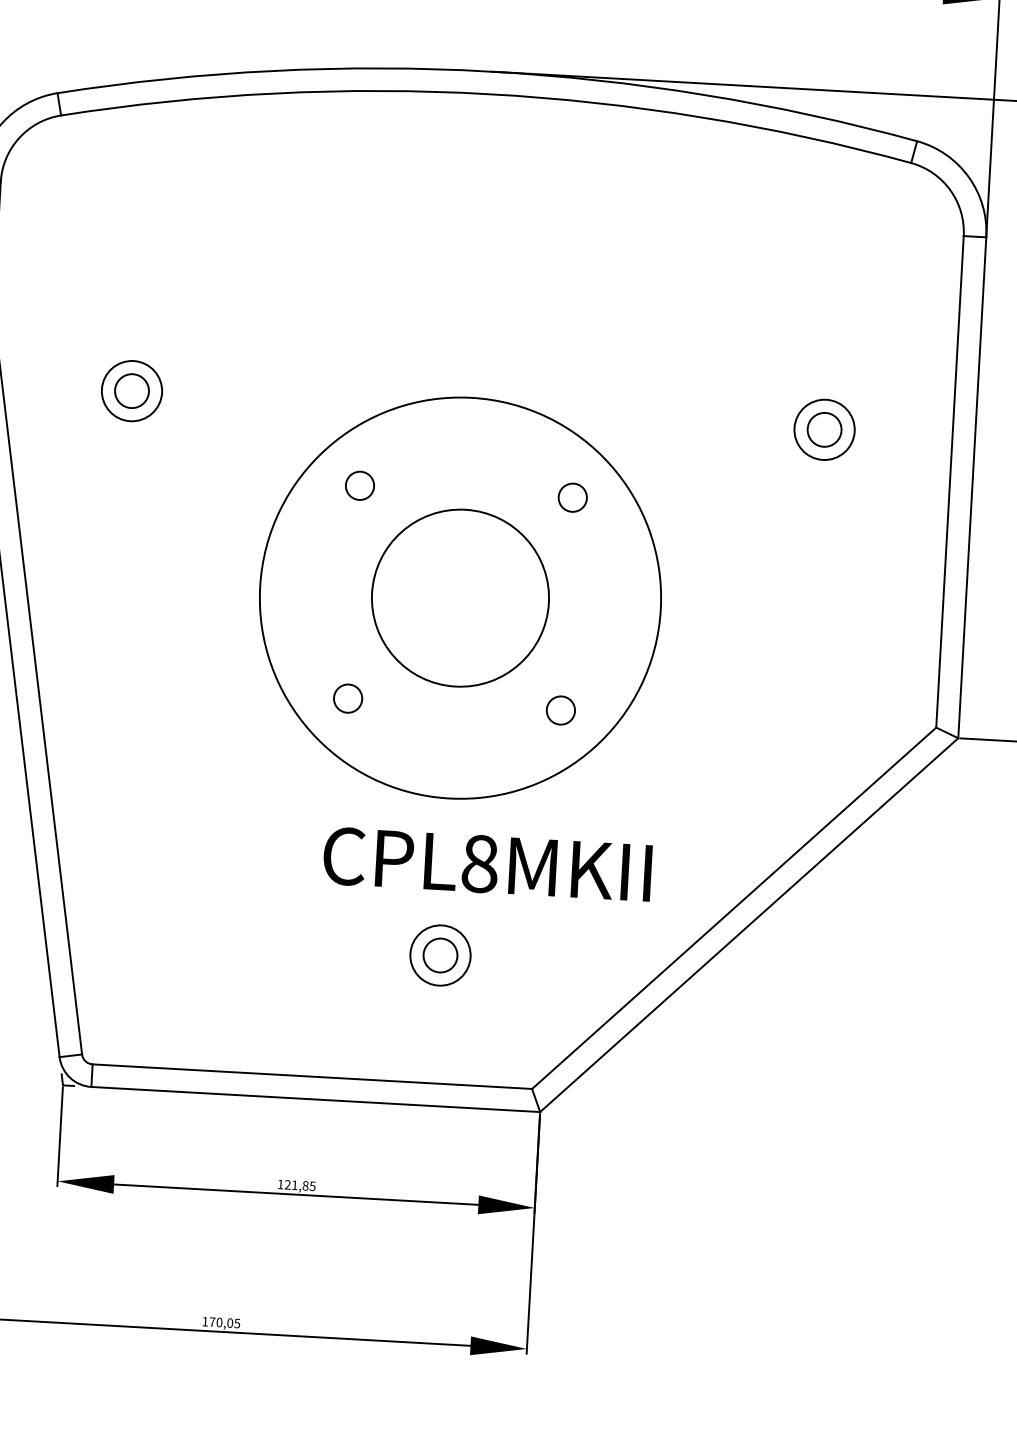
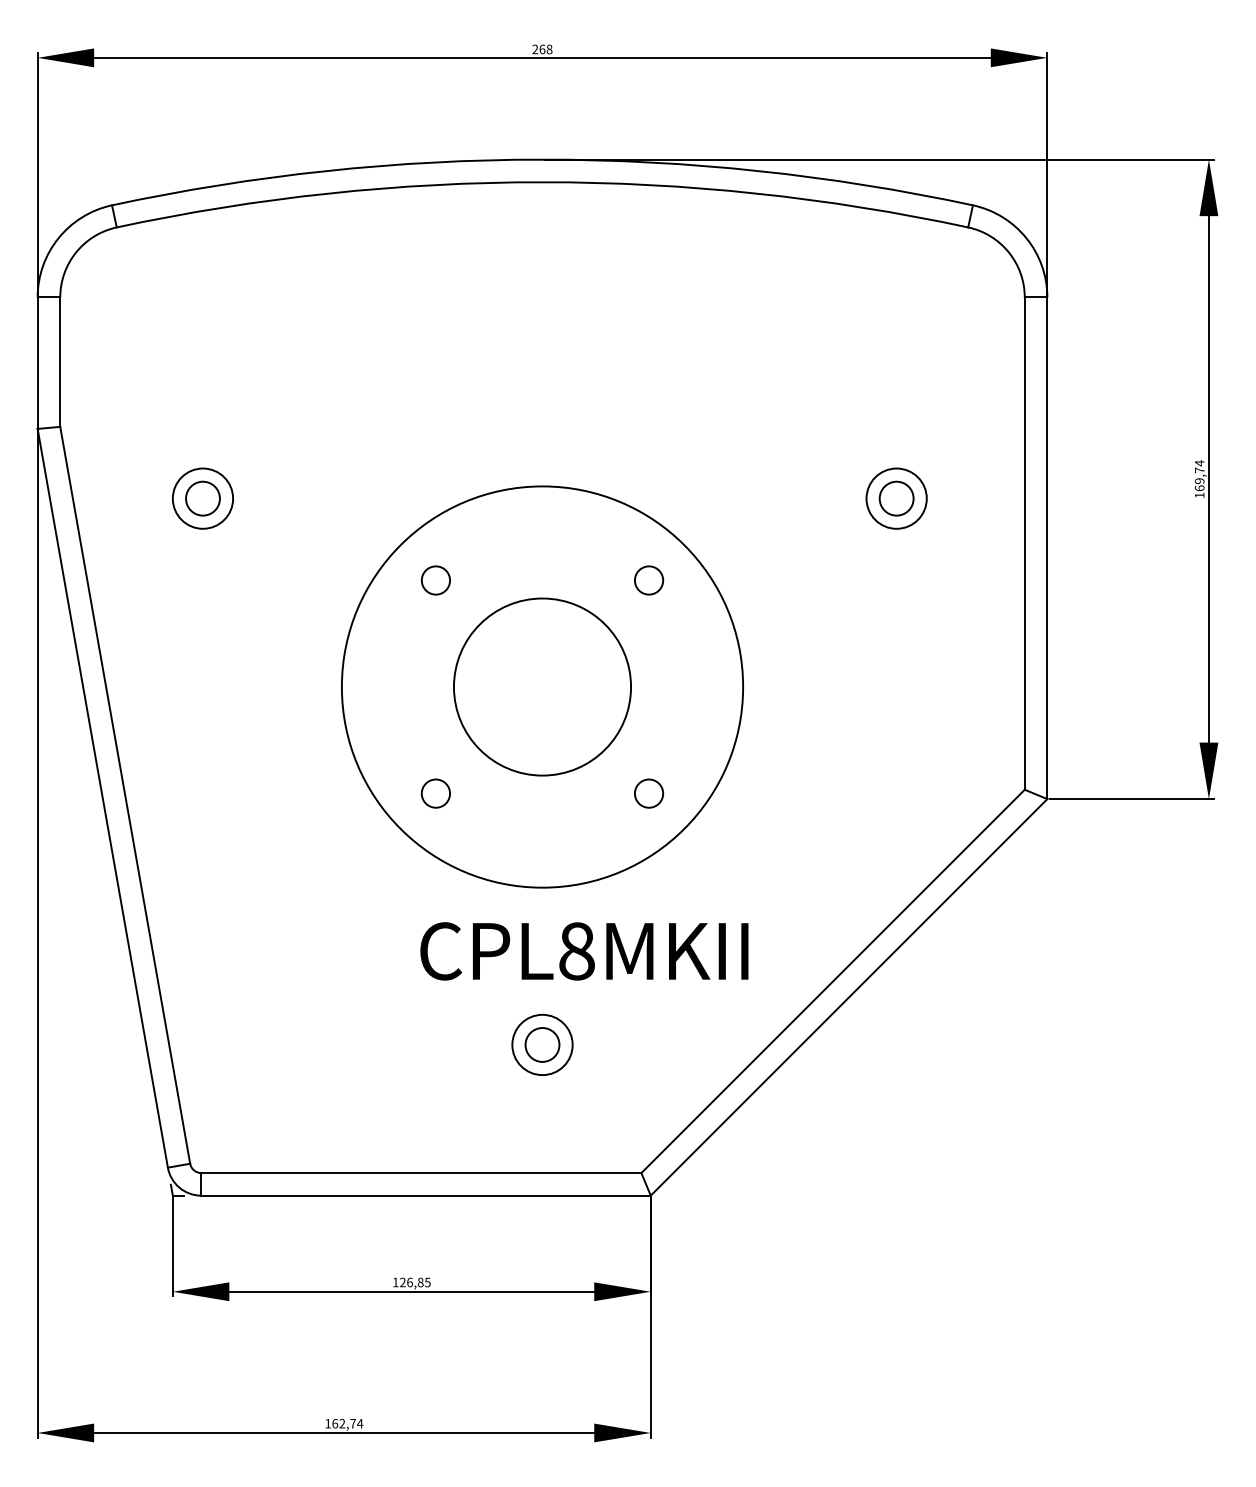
text: (294, 1185) -> (409, 1282), 121,85 -> 126,85
text: (224, 1322) -> (347, 1423), 170,05 -> 162,74

